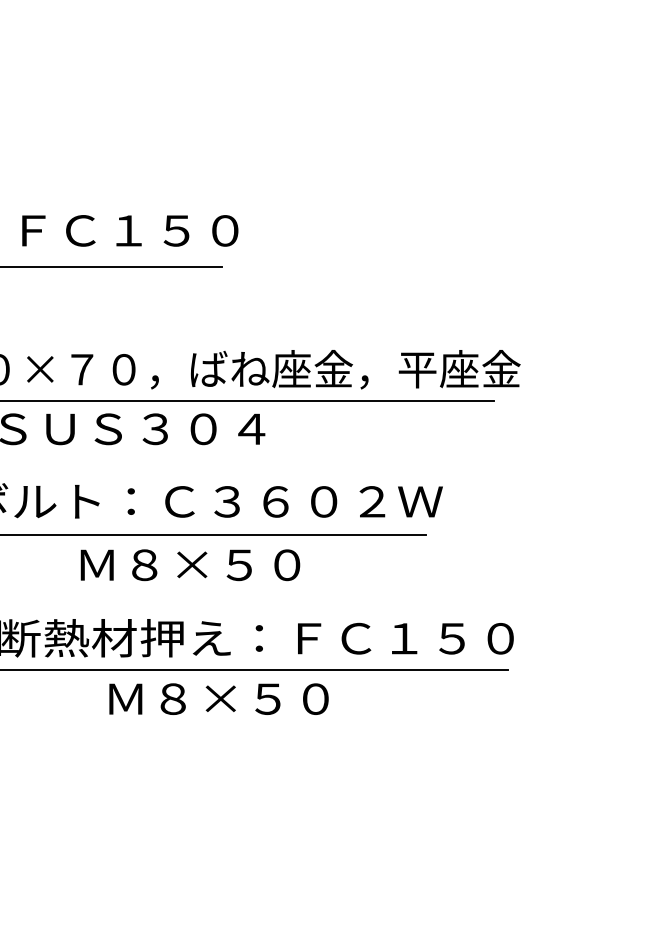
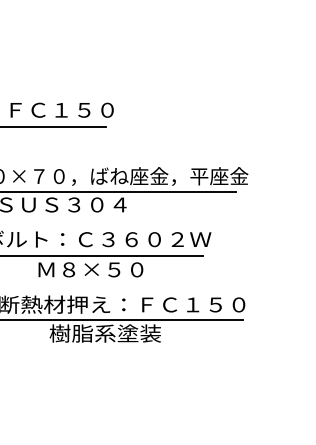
text: (218, 698) -> (104, 333), Ｍ８×５０ -> 樹脂系塗装

